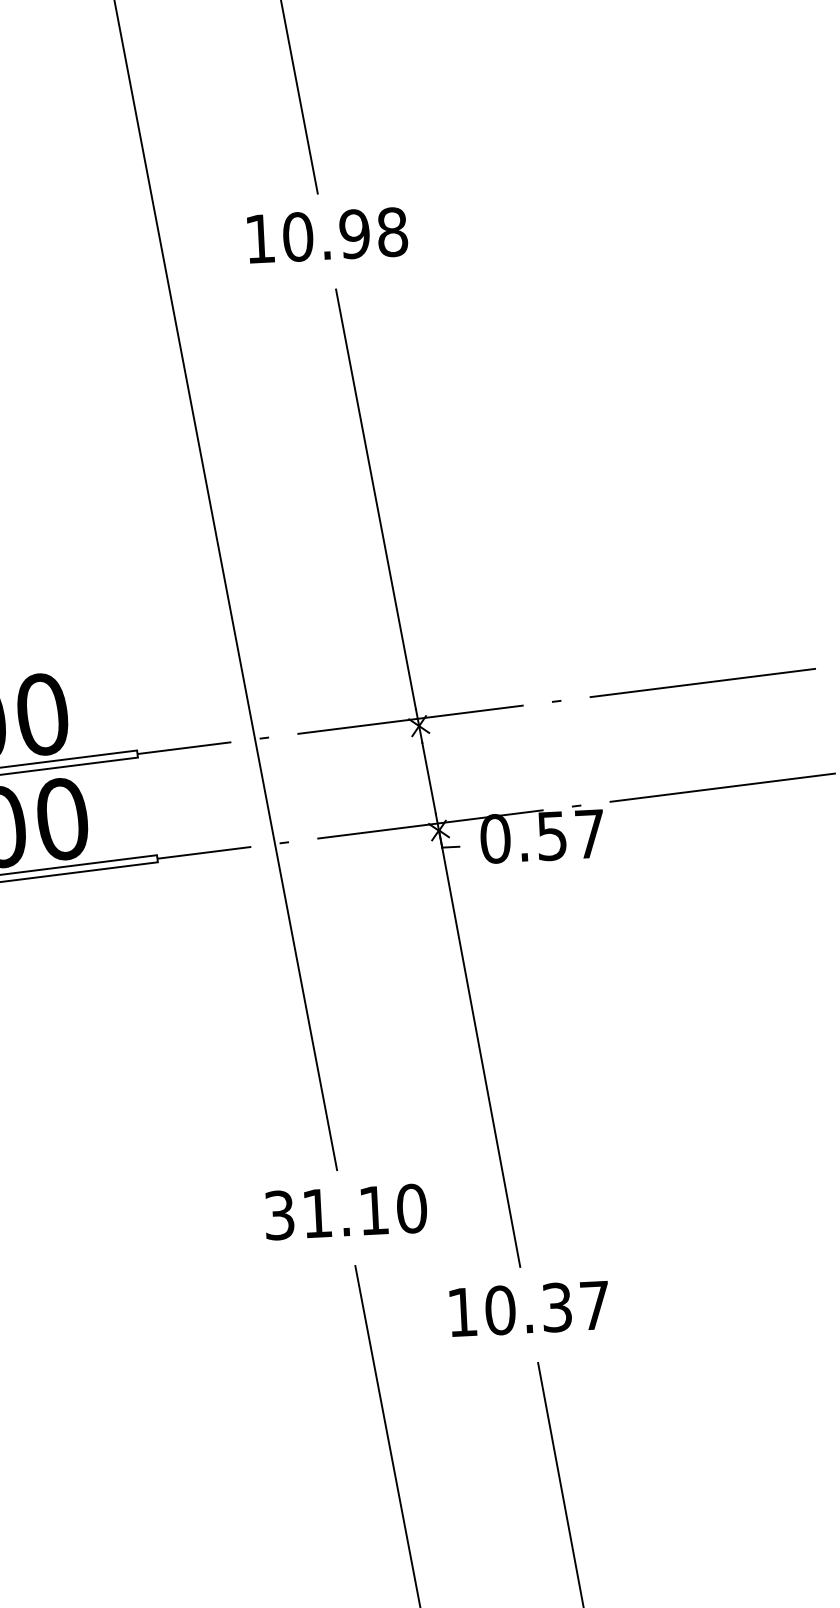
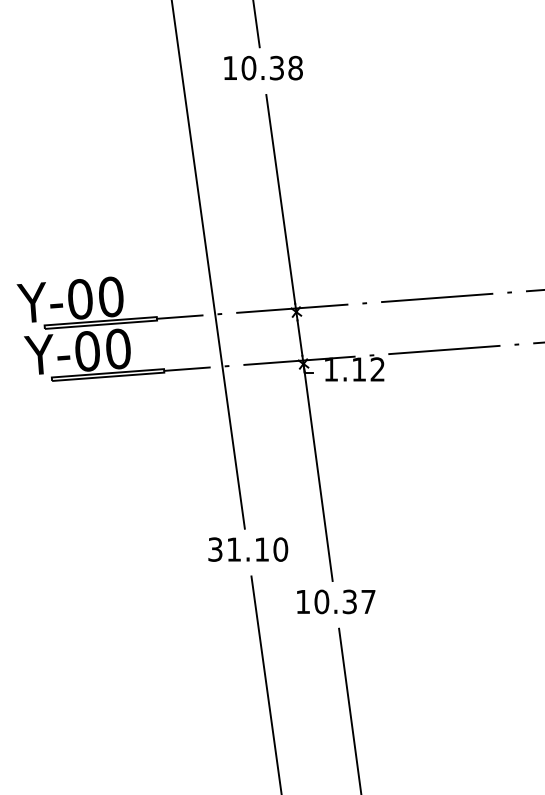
text: (353, 234) -> (276, 68), 10.98 -> 10.38
text: (540, 836) -> (353, 369), 0.57 -> 1.12

